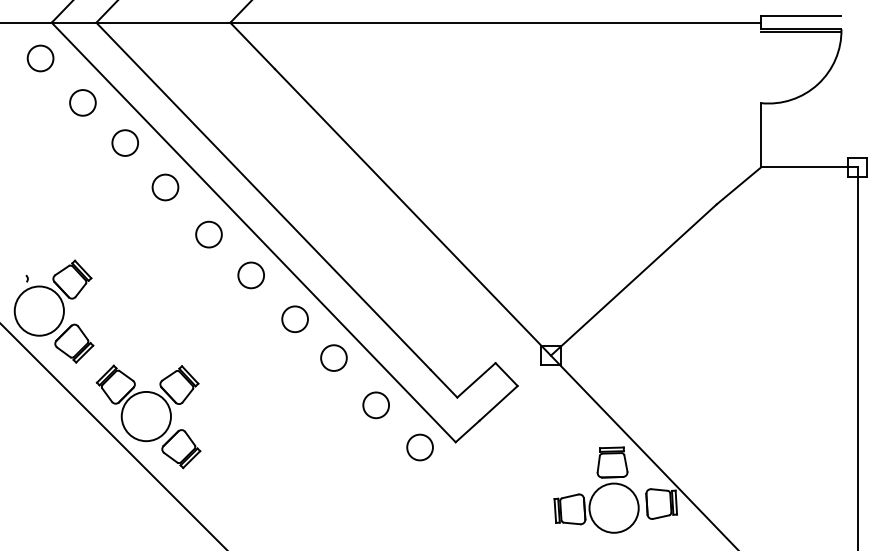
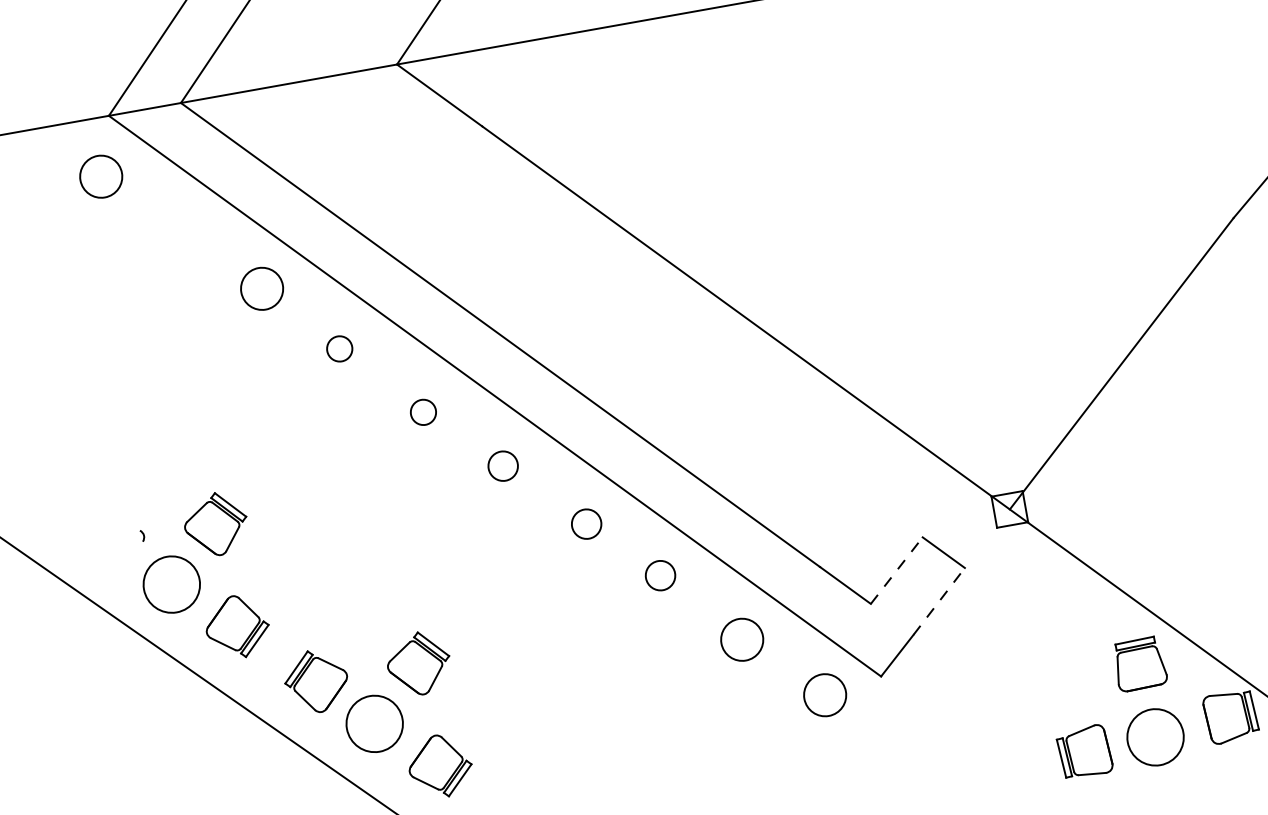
circle: (82, 102) -> (181, 235), removed
circle: (165, 187) -> (339, 348), size x0.6
circle: (208, 234) -> (422, 412), size x0.6
circle: (250, 275) -> (502, 466), size x0.7
circle: (38, 310) -> (170, 583), size x0.7
circle: (294, 318) -> (585, 523), size x0.7
circle: (333, 357) -> (659, 574), size x0.7
line: (476, 380) -> (896, 570), solid -> dashed
line: (498, 403) -> (938, 601), solid -> dashed
circle: (145, 416) -> (373, 724), size x0.7
circle: (613, 507) -> (1154, 736), size x0.7

